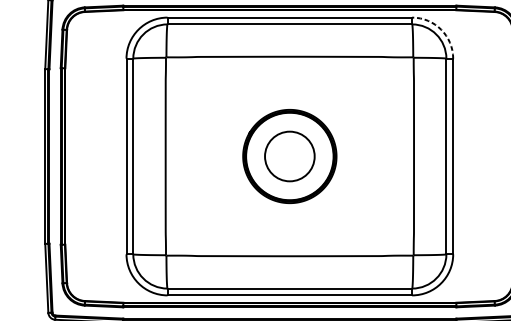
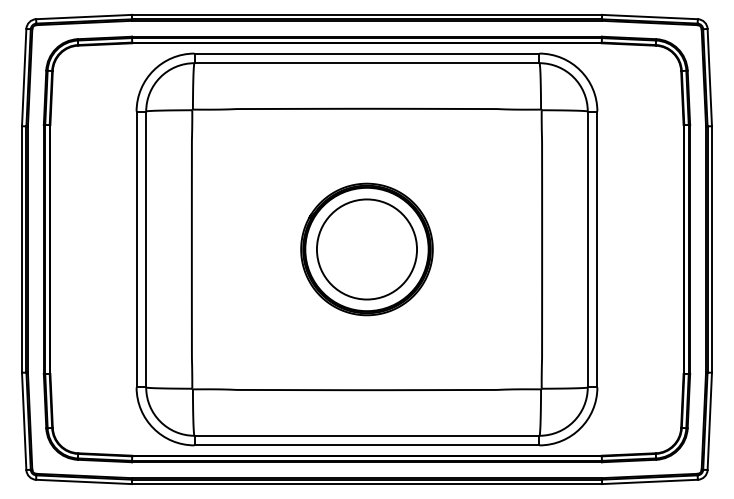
arc: (441, 29) -> (580, 70), dashed -> solid
circle: (289, 156) -> (366, 249), size x1.43

